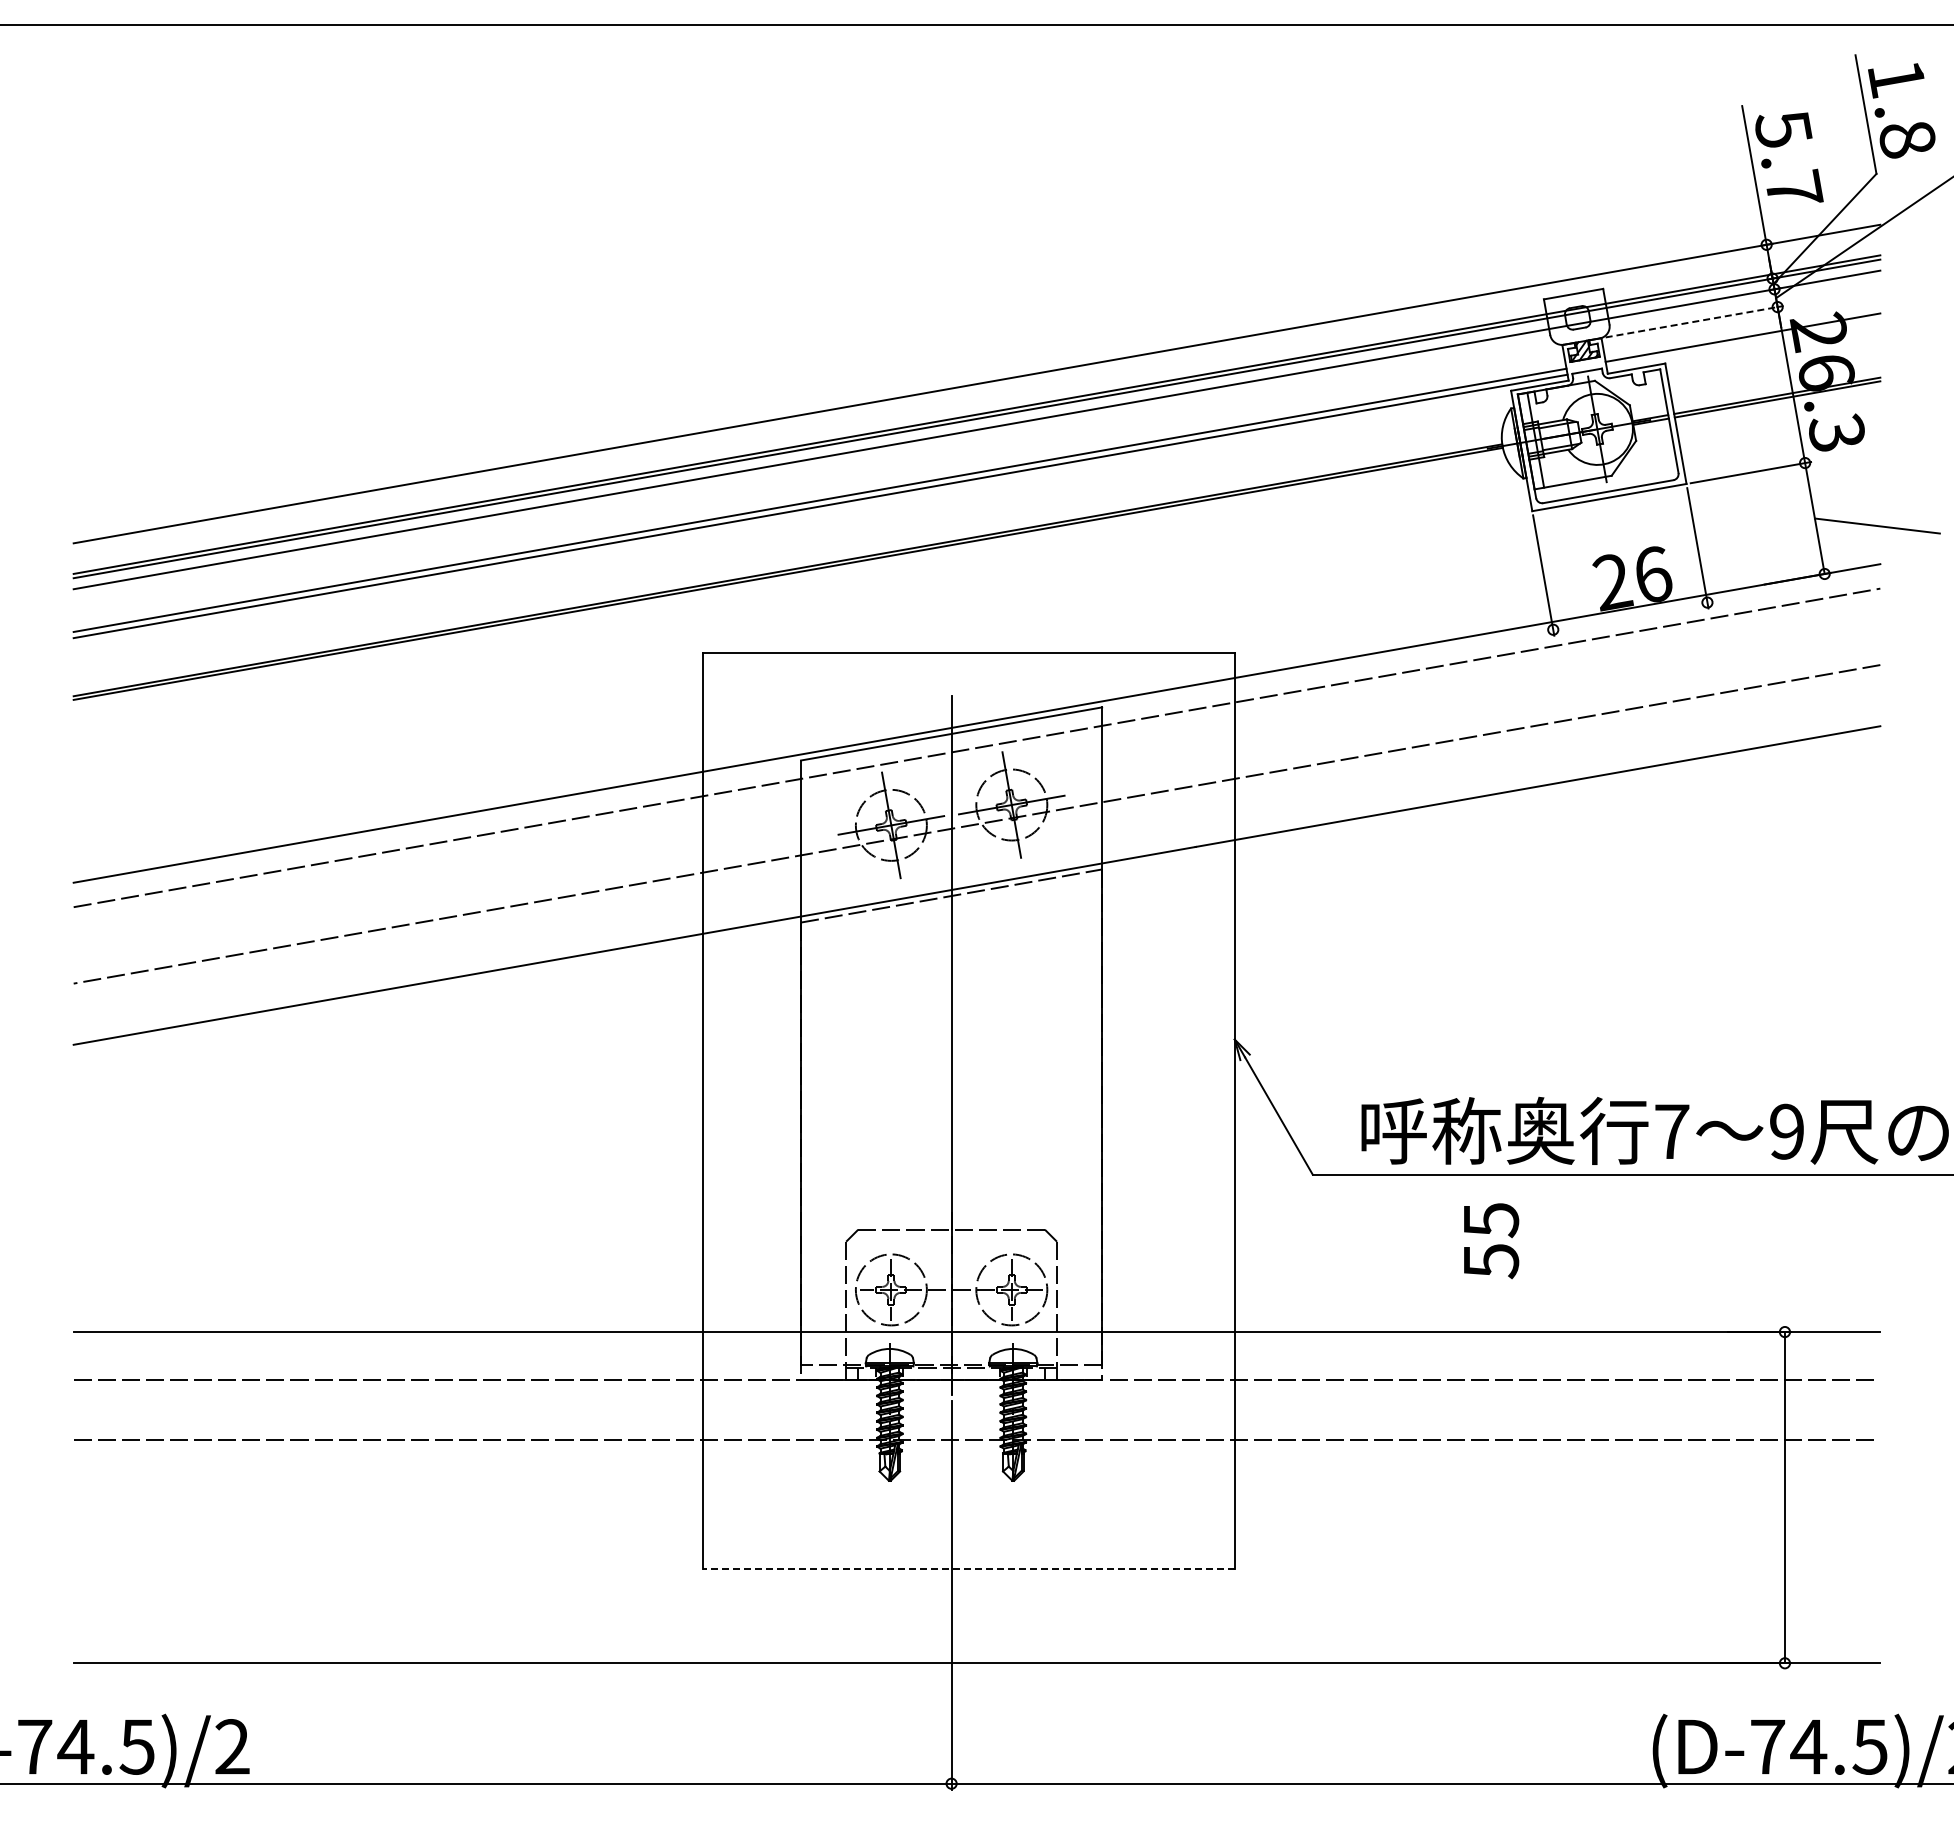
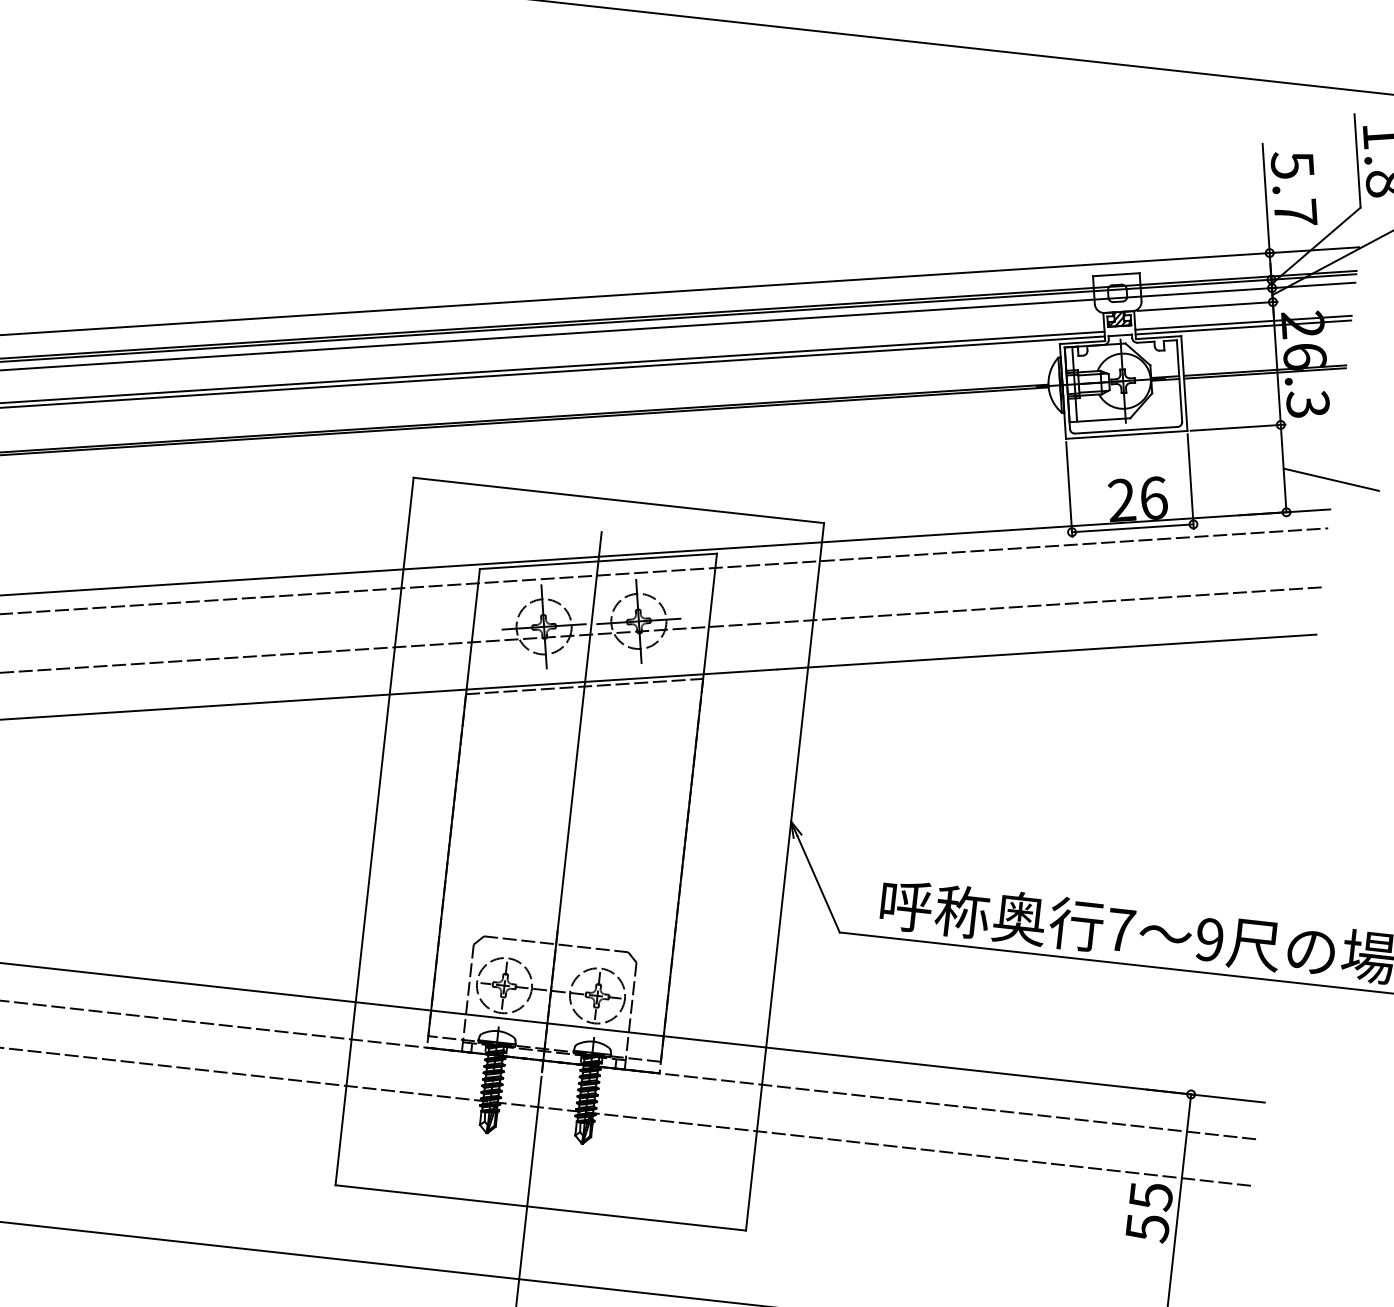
line: (1695, 321) -> (1208, 306), dashed -> solid
line: (1743, 343) -> (1243, 327), added
line: (1630, 615) -> (1132, 527), added
text: (1491, 1241) -> (1149, 1212), moved
line: (969, 1569) -> (541, 1208), dashed -> solid

